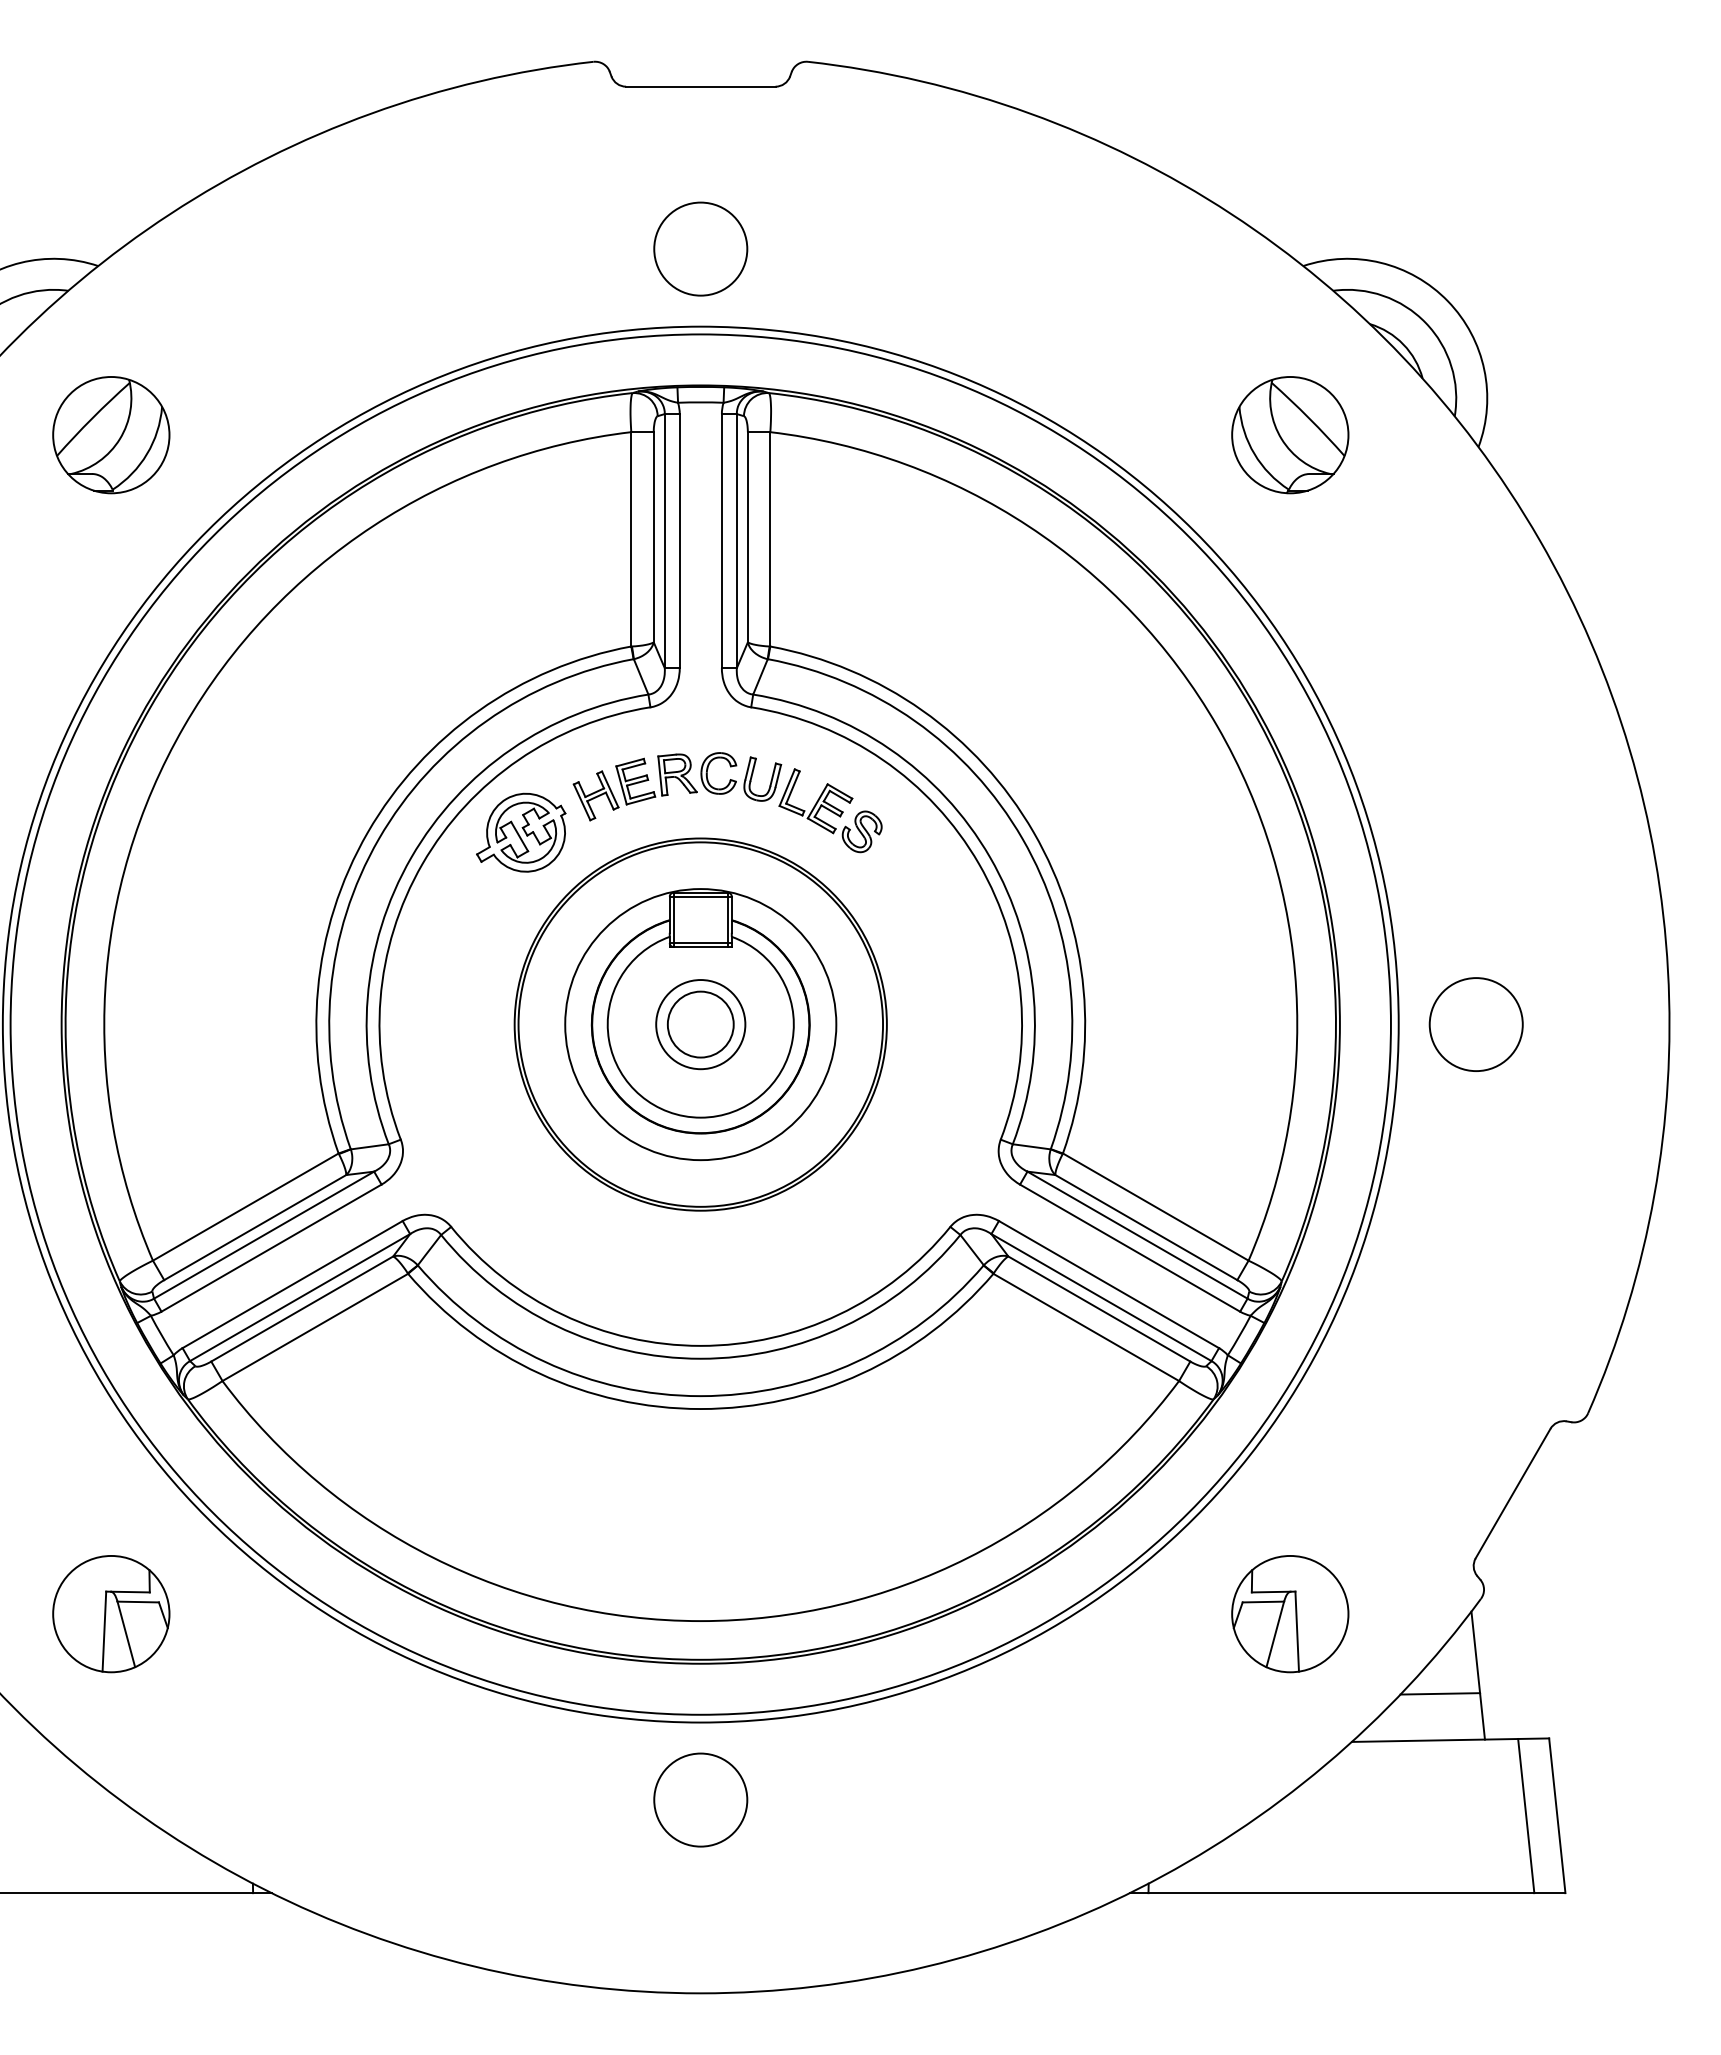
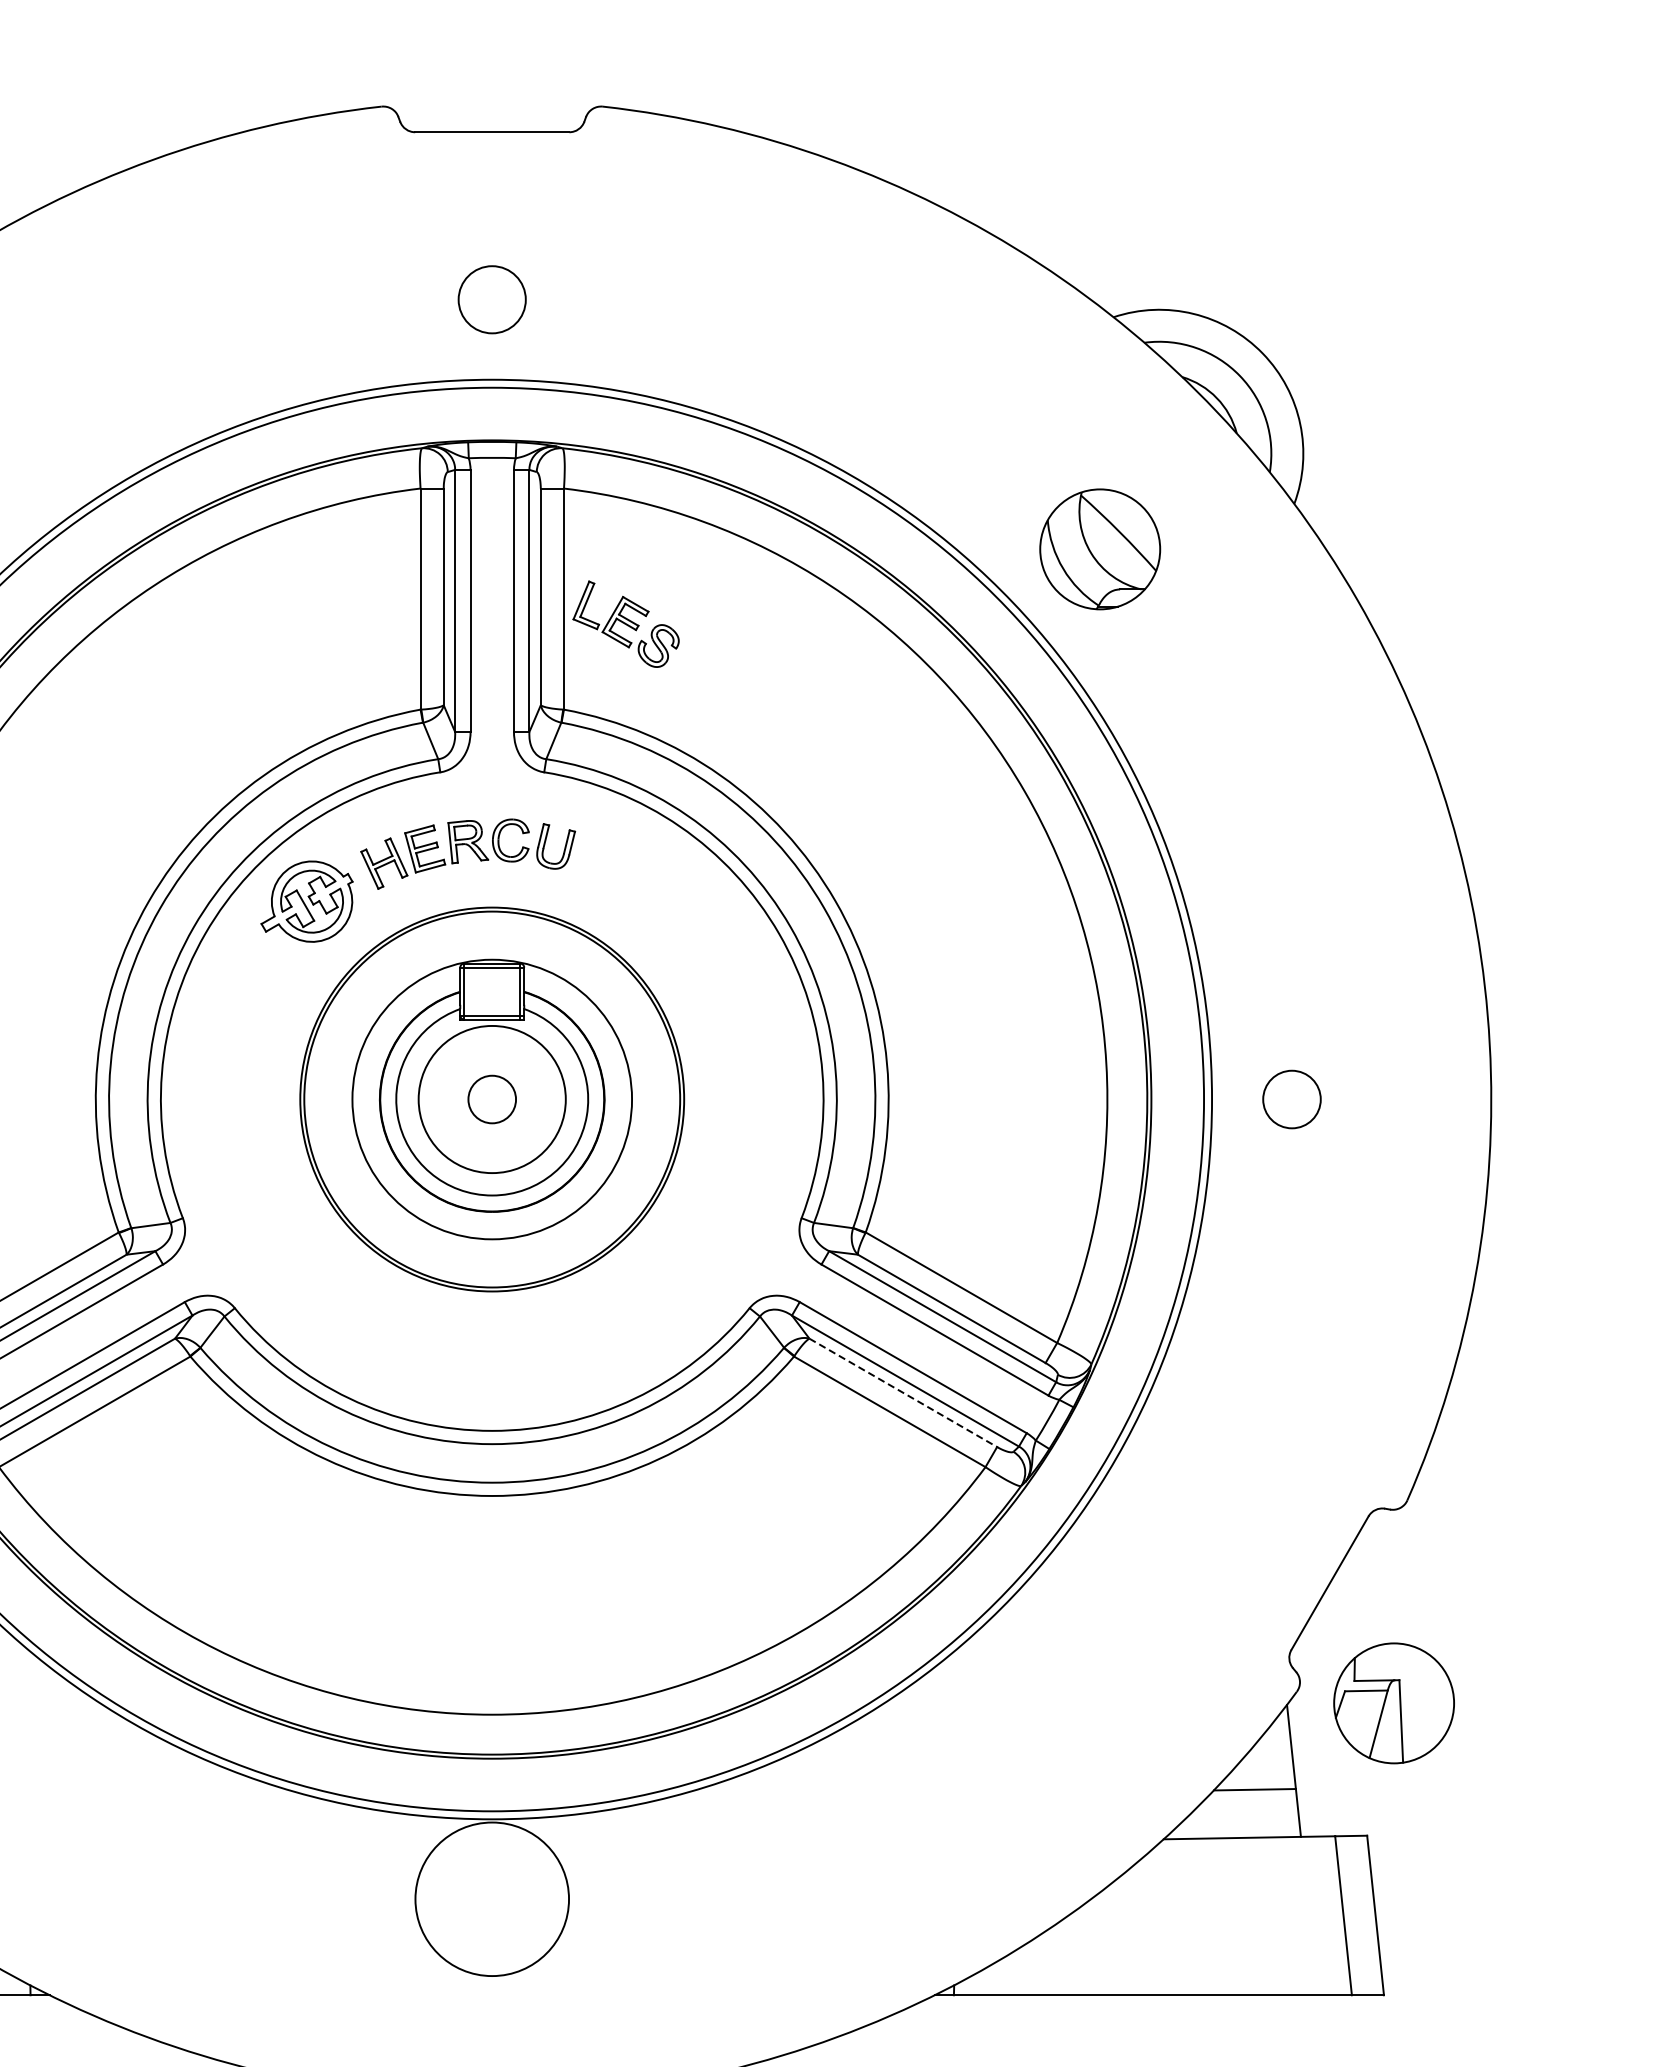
circle: (700, 248) -> (491, 299), size x0.7
part: (1290, 435) -> (1100, 549), moved
part: (830, 810) -> (626, 624), moved
circle: (700, 1024) -> (491, 1099), size x0.7
circle: (700, 1024) -> (491, 1099), size x1.6
circle: (1475, 1024) -> (1291, 1099), size x0.6
line: (1099, 1309) -> (903, 1393), solid -> dashed
part: (1290, 1614) -> (1394, 1703), moved
circle: (700, 1799) -> (491, 1898), size x1.6

